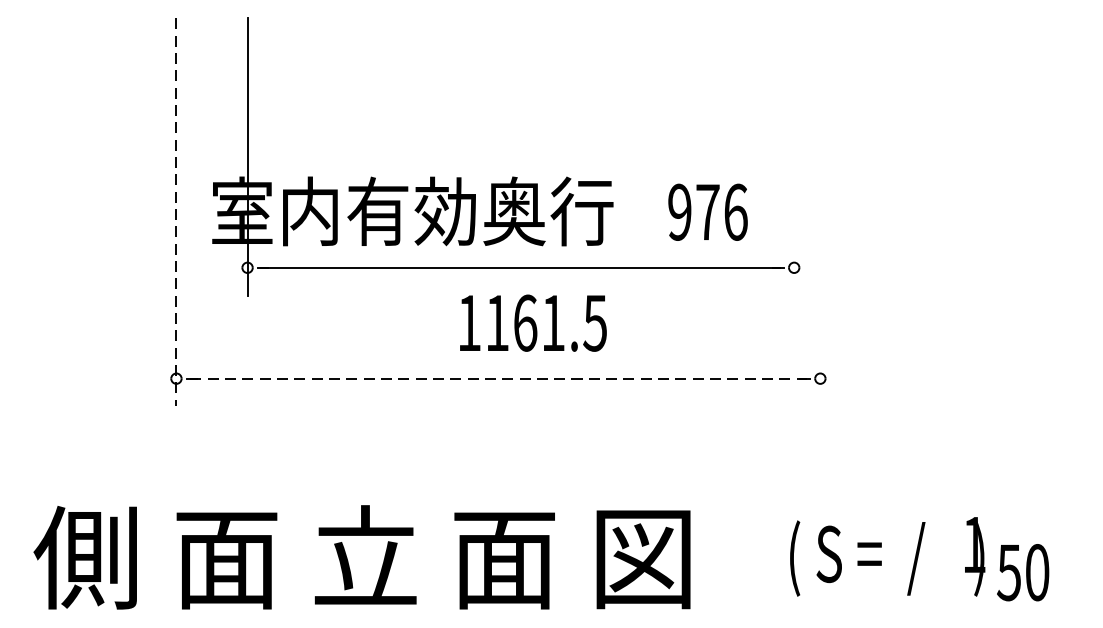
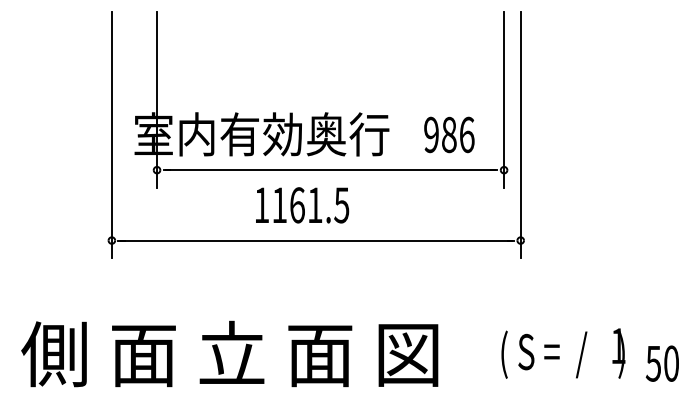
line: (794, 156) -> (504, 99), added
text: (708, 211) -> (449, 134), 976 -> 986
line: (820, 211) -> (520, 134), added
line: (175, 213) -> (111, 135), dashed -> solid
text: (533, 323) -> (302, 205), moved
line: (498, 378) -> (316, 240), dashed -> solid
text: (1021, 572) -> (661, 363), moved

